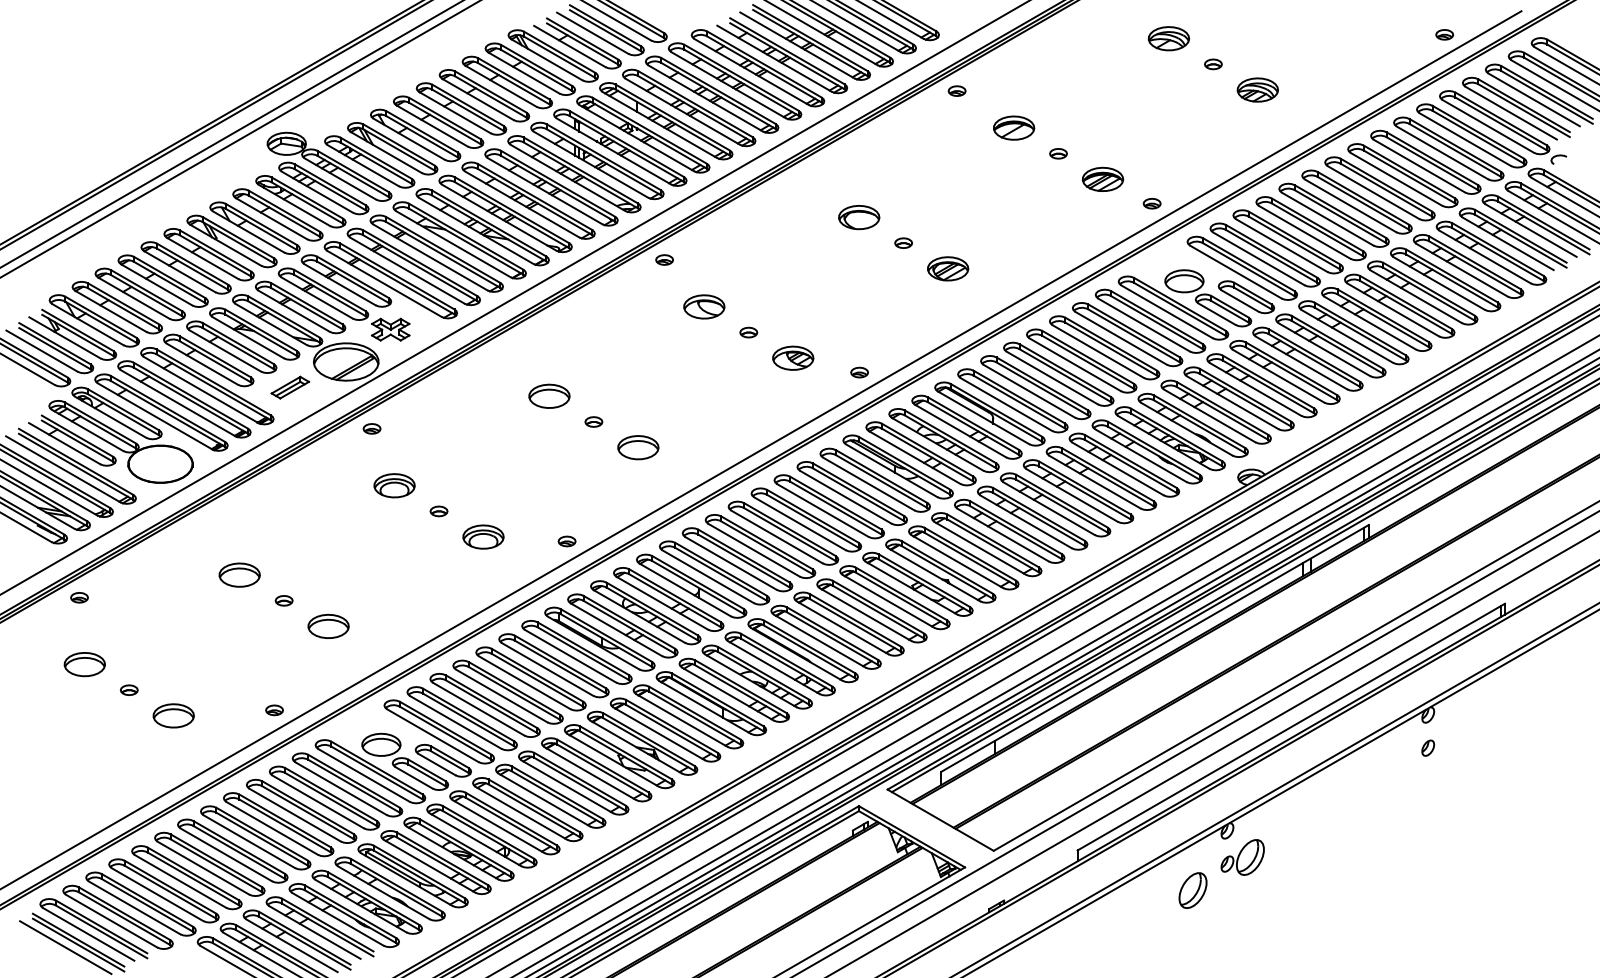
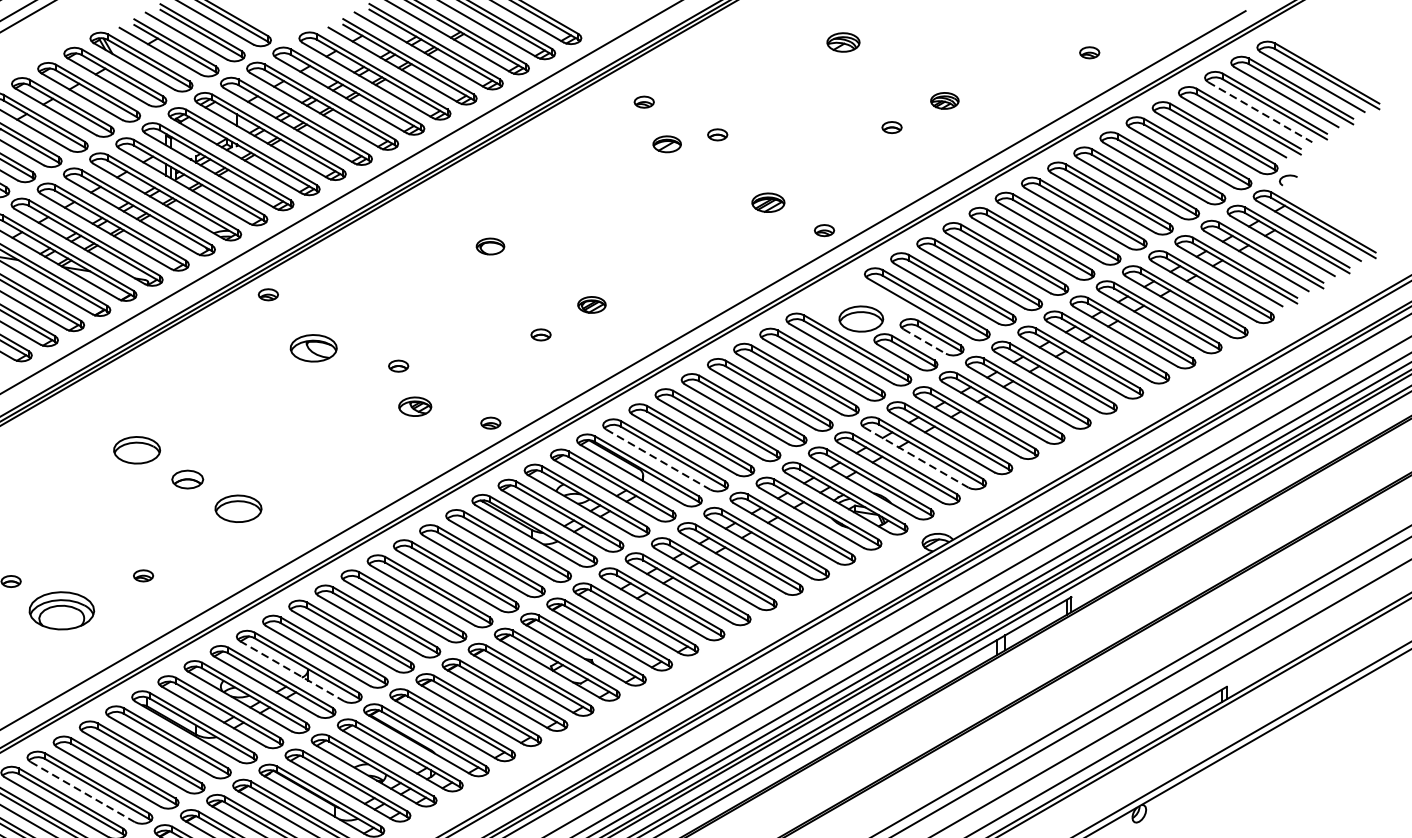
part: (1444, 34) -> (1089, 52), moved
part: (1168, 38) -> (843, 42), size x0.7
part: (1213, 64) -> (892, 127), moved
part: (1257, 89) -> (944, 100), size x0.6
part: (956, 90) -> (643, 101), moved
line: (1534, 99) -> (1260, 111), solid -> dashed
part: (1014, 127) -> (667, 143), size x0.6
part: (1058, 153) -> (717, 134), moved
part: (1102, 178) -> (767, 201), size x0.7
part: (859, 217) -> (490, 246), size x0.6
part: (903, 242) -> (540, 334), moved
part: (948, 268) -> (592, 304), size x0.6
line: (1240, 300) -> (925, 340), solid -> dashed
part: (748, 332) -> (398, 366), moved
part: (793, 357) -> (415, 405), size x0.7
line: (1232, 402) -> (916, 457), solid -> dashed
line: (1006, 404) -> (658, 459), solid -> dashed
part: (593, 421) -> (187, 478), size x1.6
part: (483, 536) -> (61, 610), size x1.4
part: (566, 541) -> (142, 575), moved
line: (685, 589) -> (292, 670), solid -> dashed
line: (501, 695) -> (82, 791), solid -> dashed

